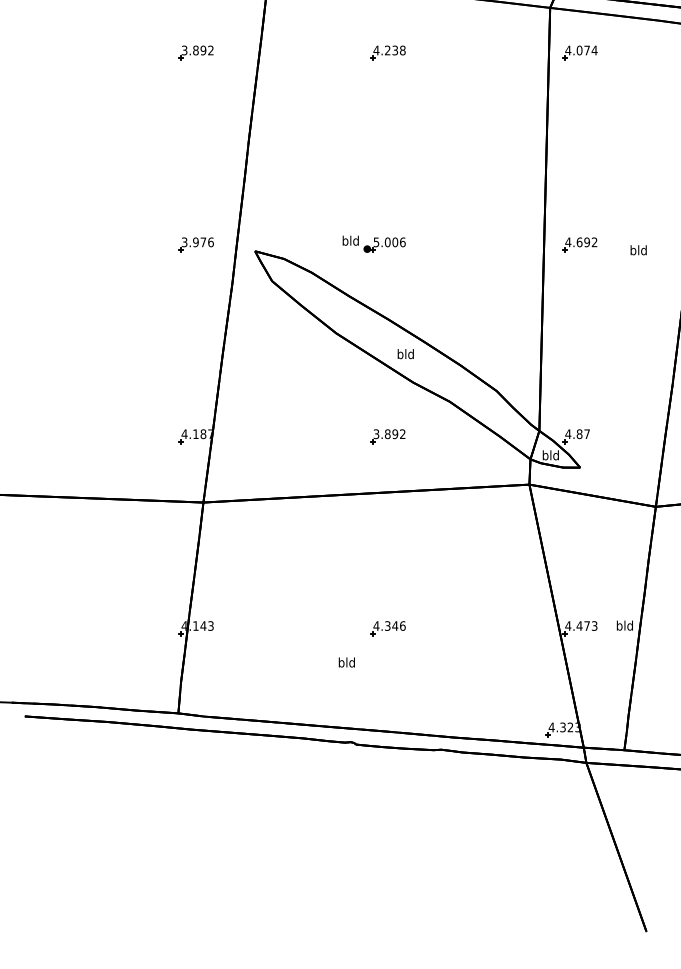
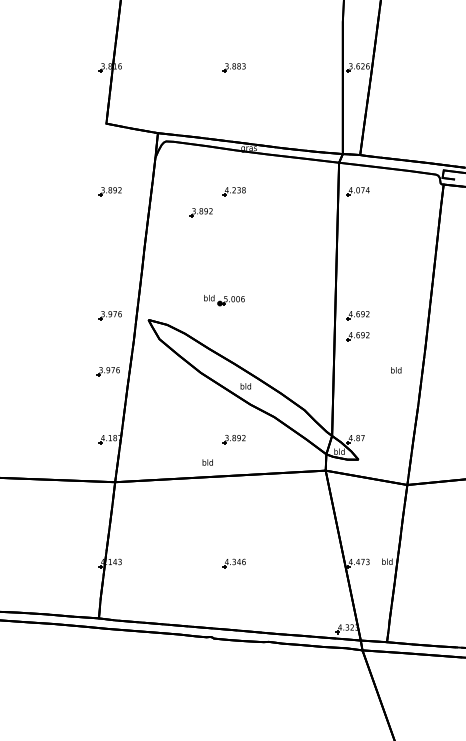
part: (335, 84) -> (200, 212), added
part: (374, 244) -> (224, 300), moved
text: (639, 250) -> (396, 370), moved
part: (578, 276) -> (357, 336), added
part: (191, 331) -> (107, 371), added
text: (346, 662) -> (207, 462), moved

